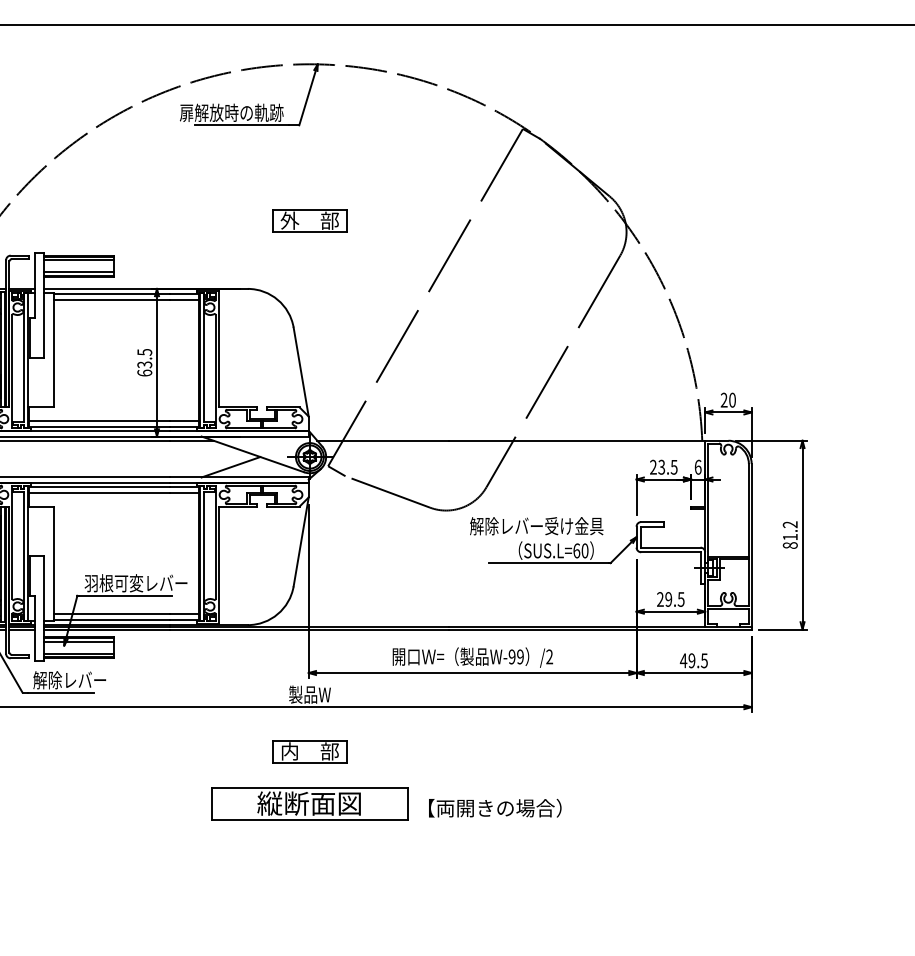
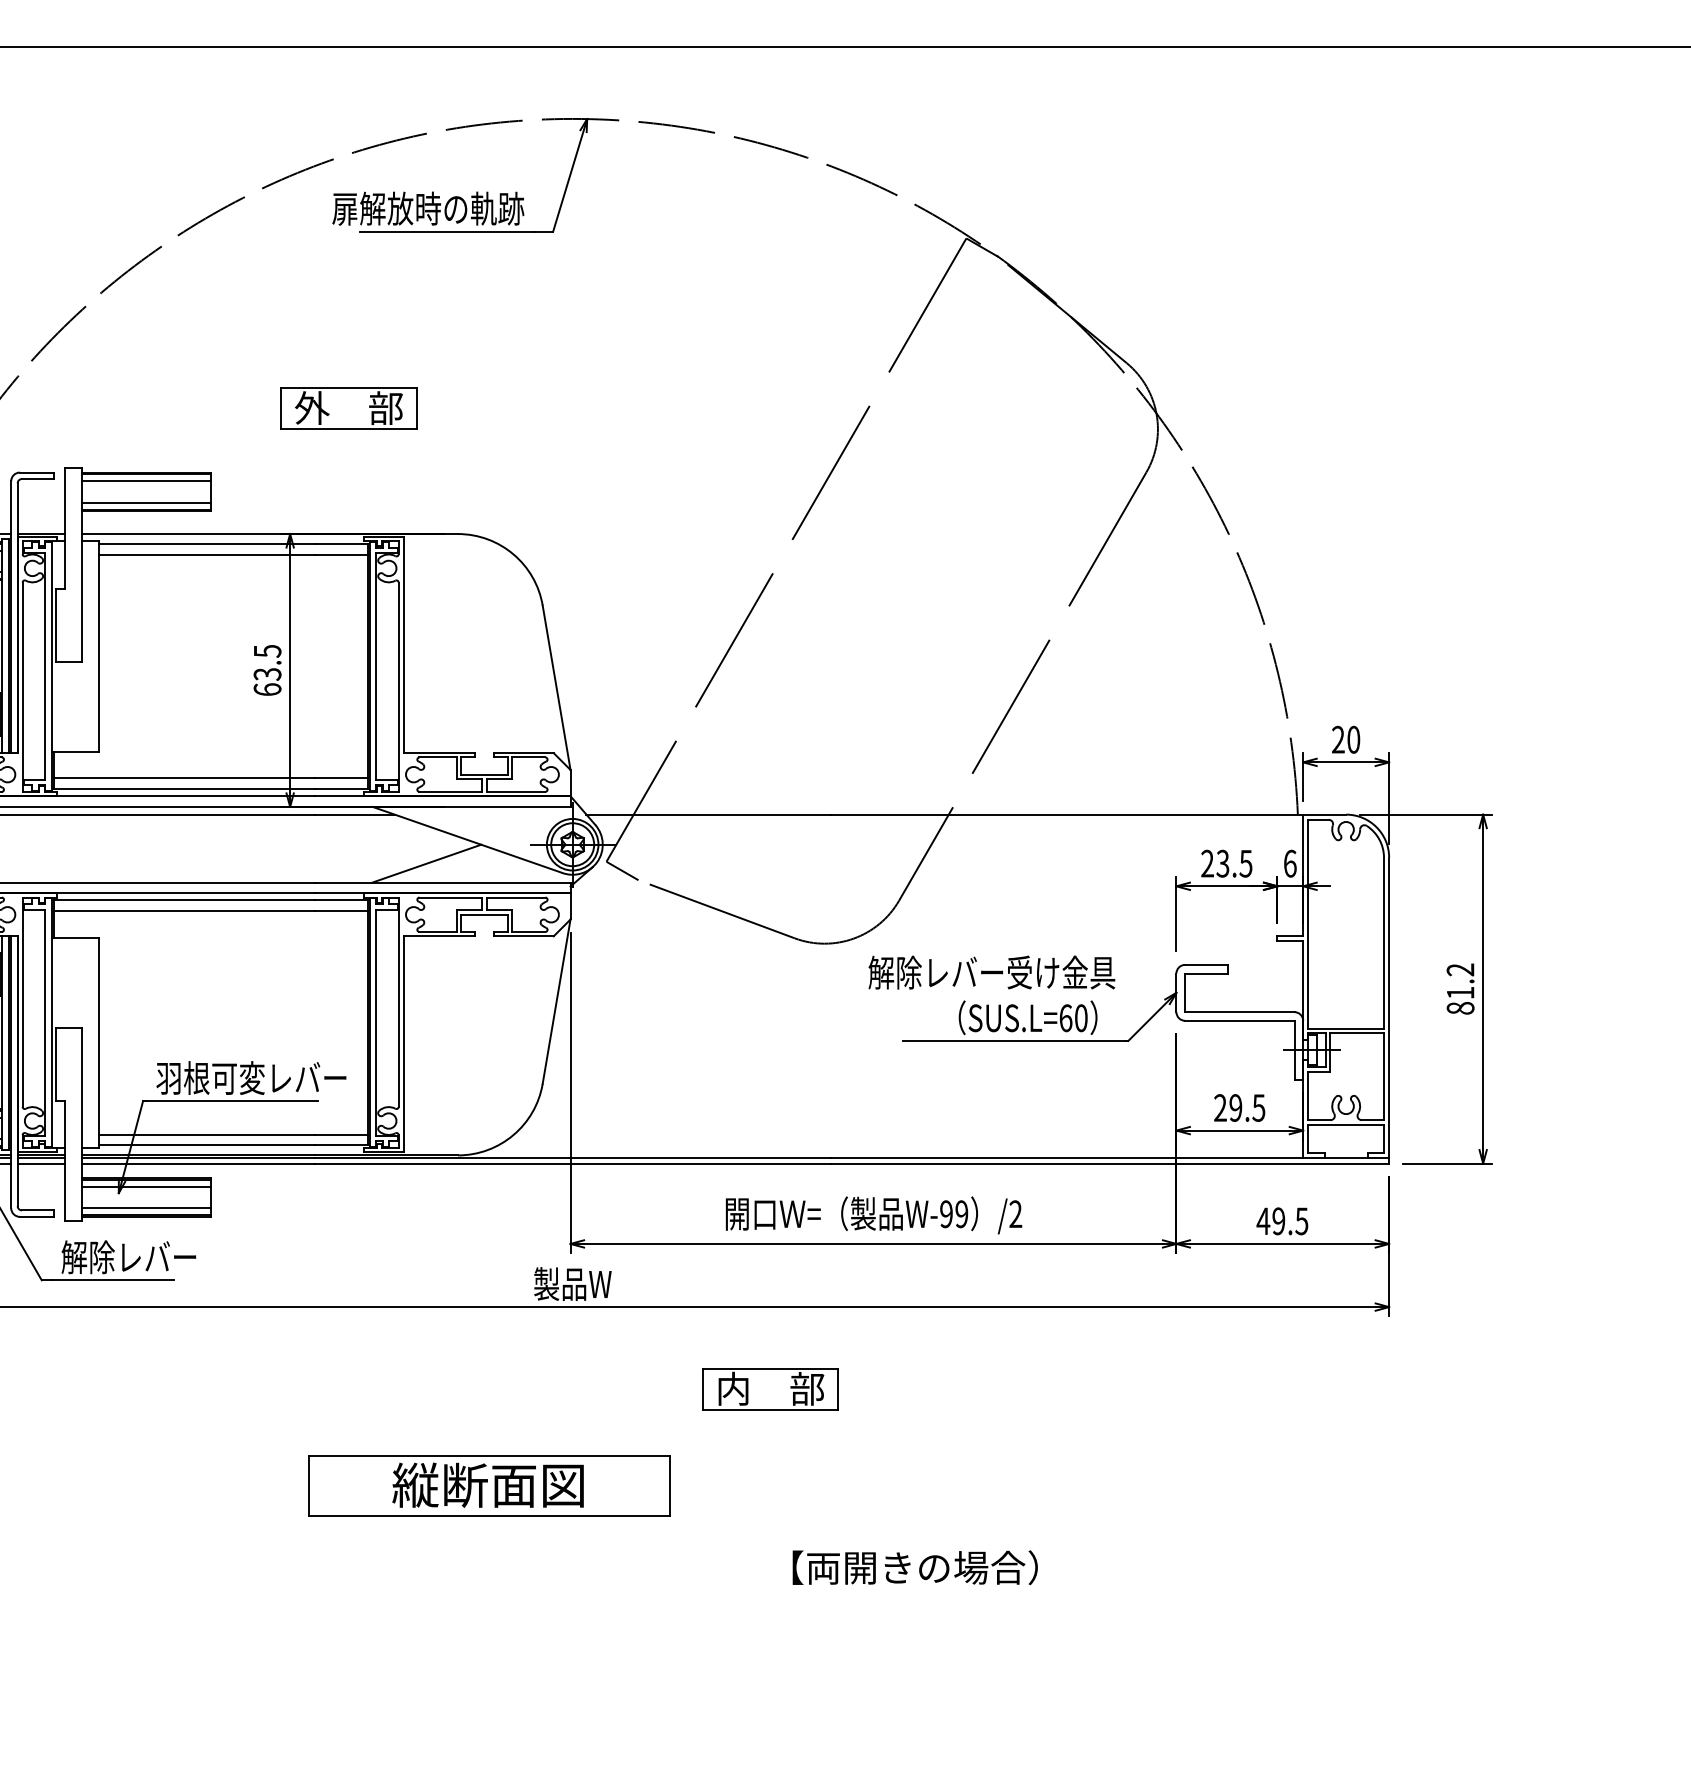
part: (309, 220) -> (348, 407), moved
part: (309, 751) -> (769, 1388), moved
part: (309, 803) -> (488, 1485), moved
text: (495, 808) -> (915, 1568), moved

